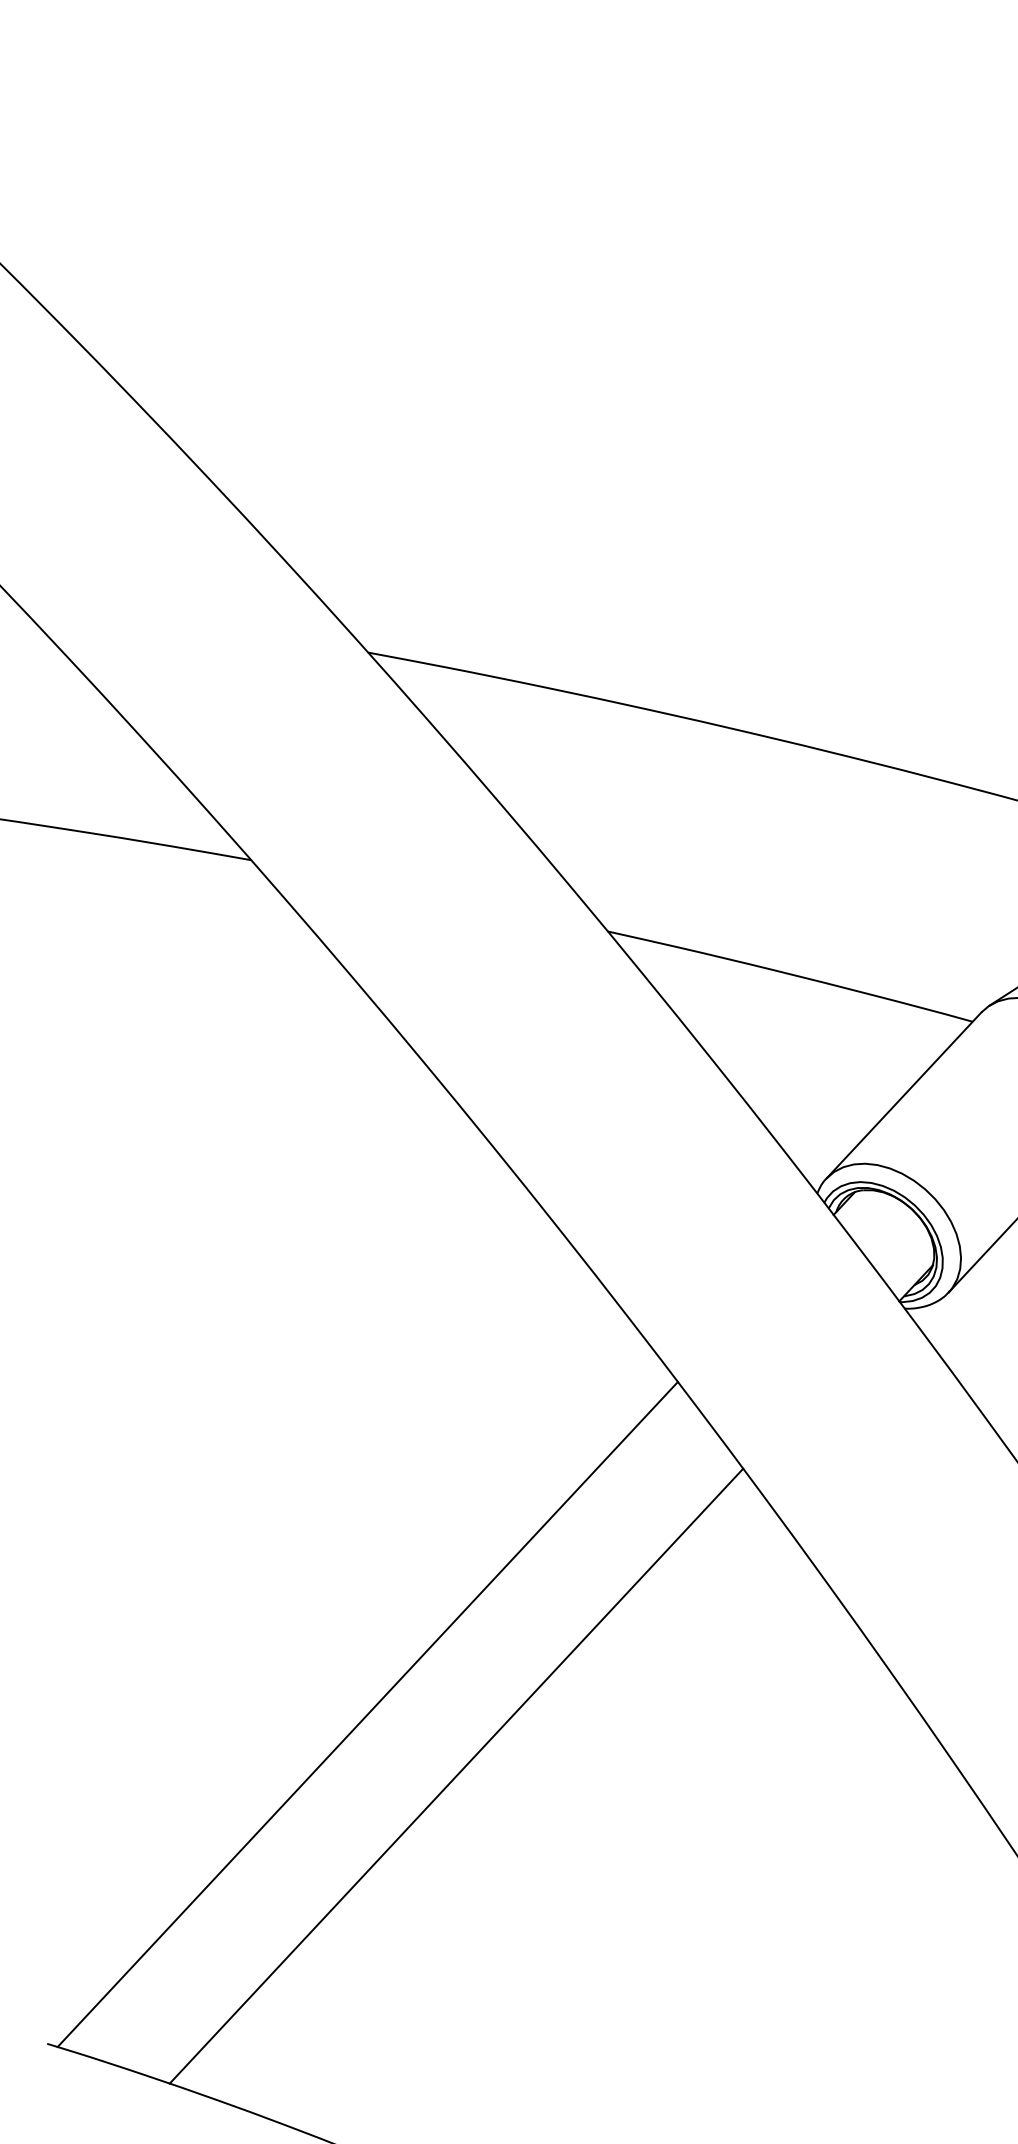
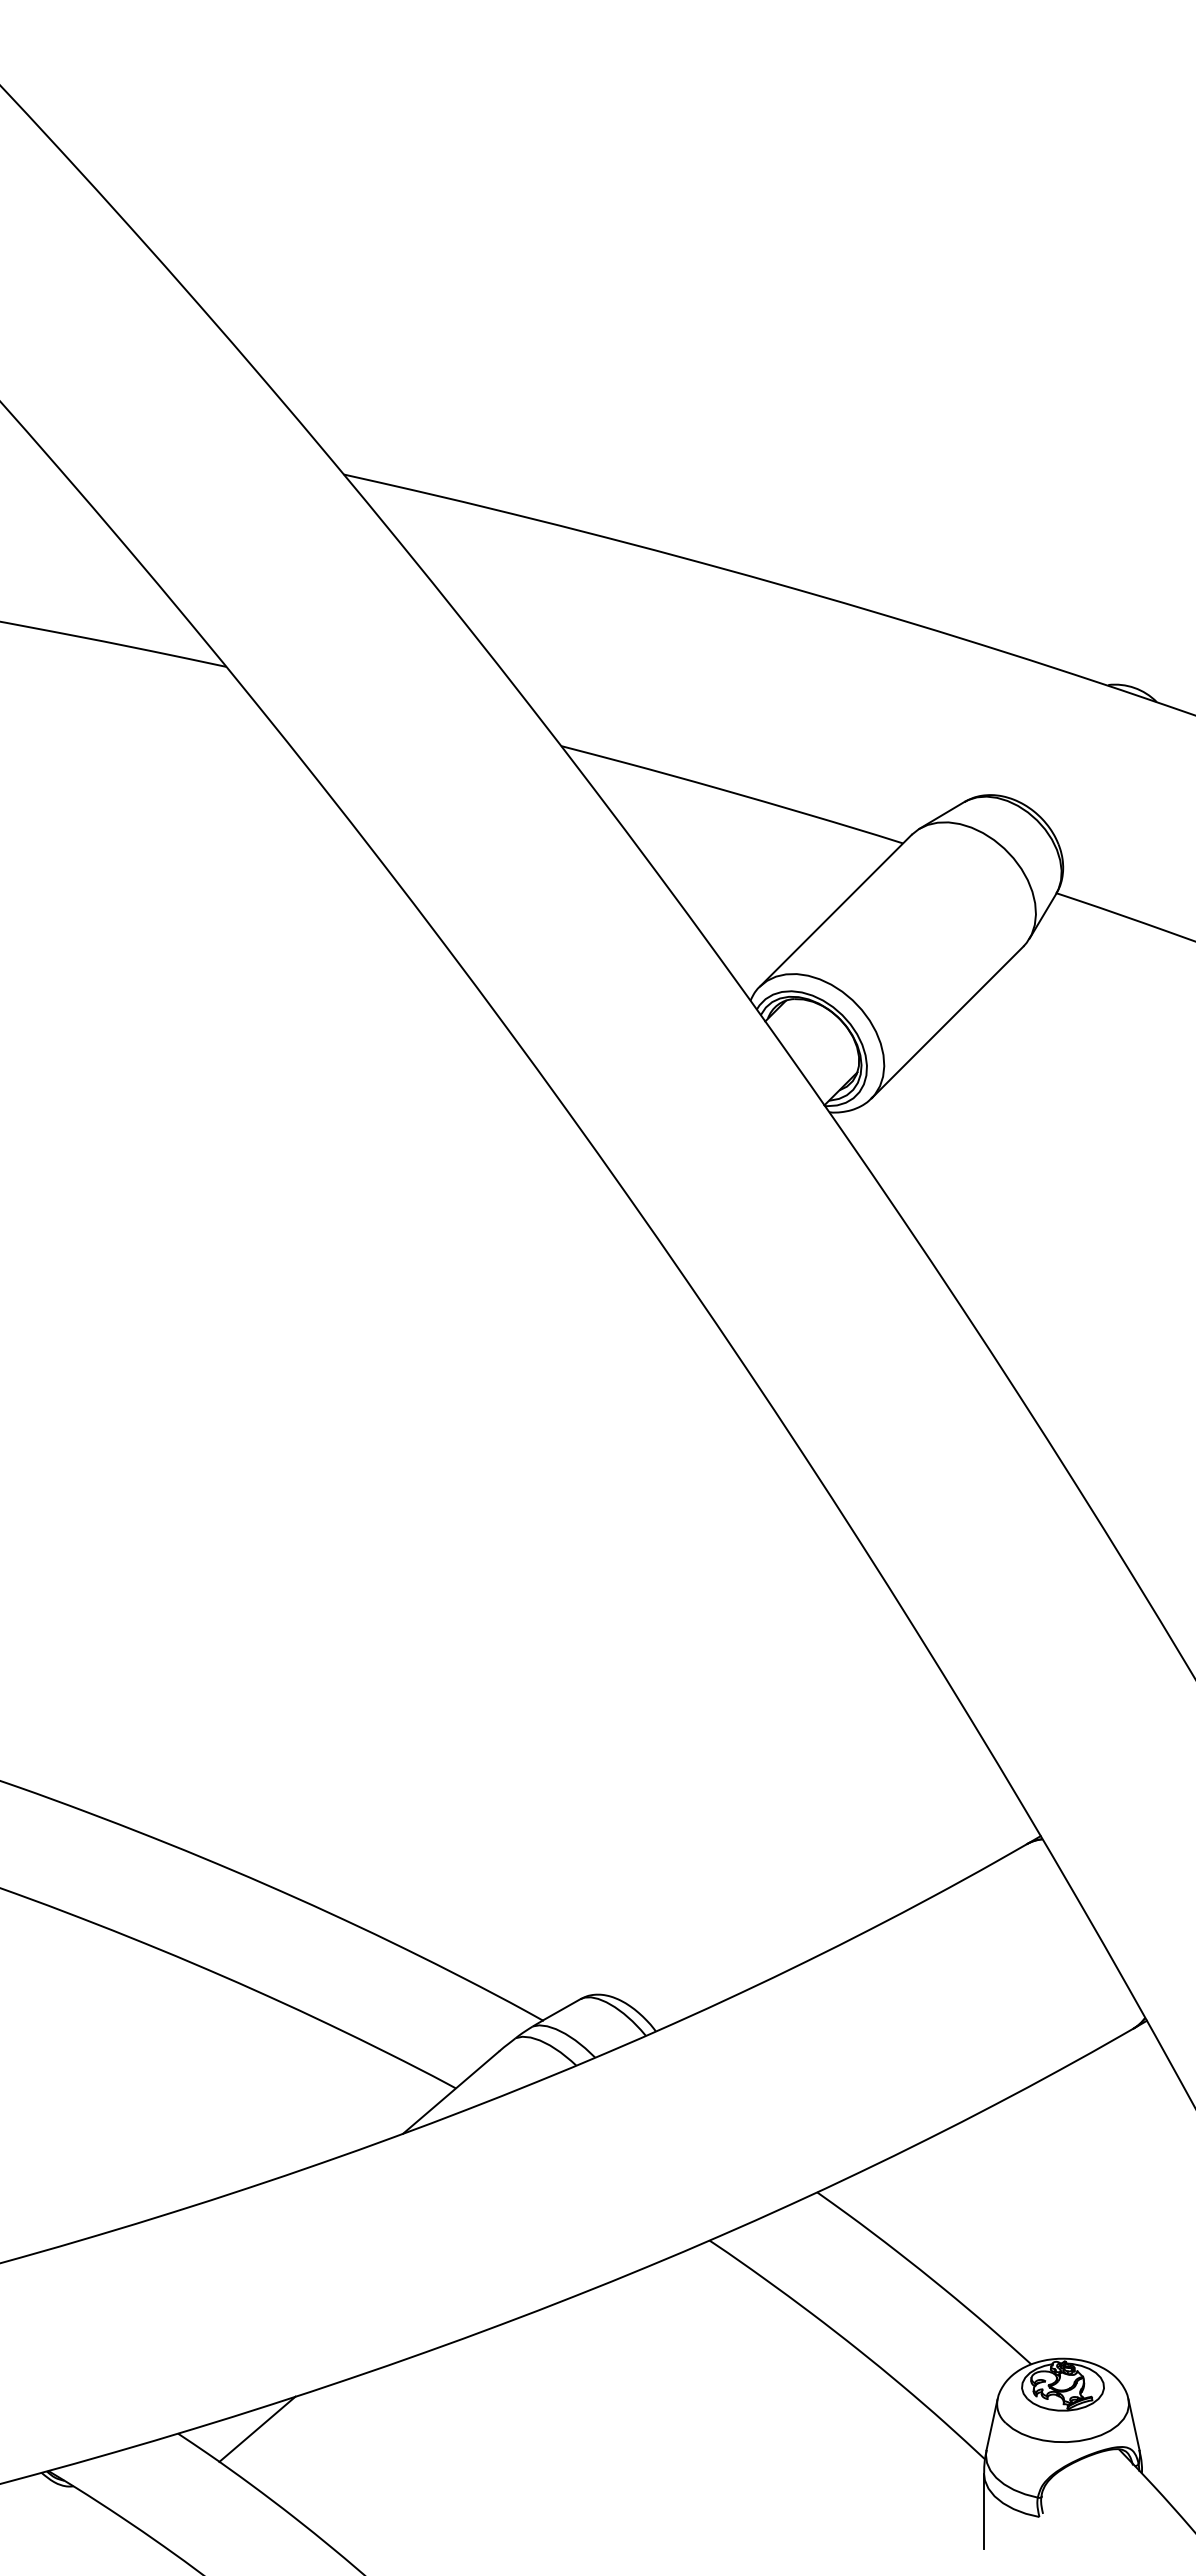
line: (367, 1714) -> (308, 1478), removed
line: (455, 1776) -> (389, 1539), removed

